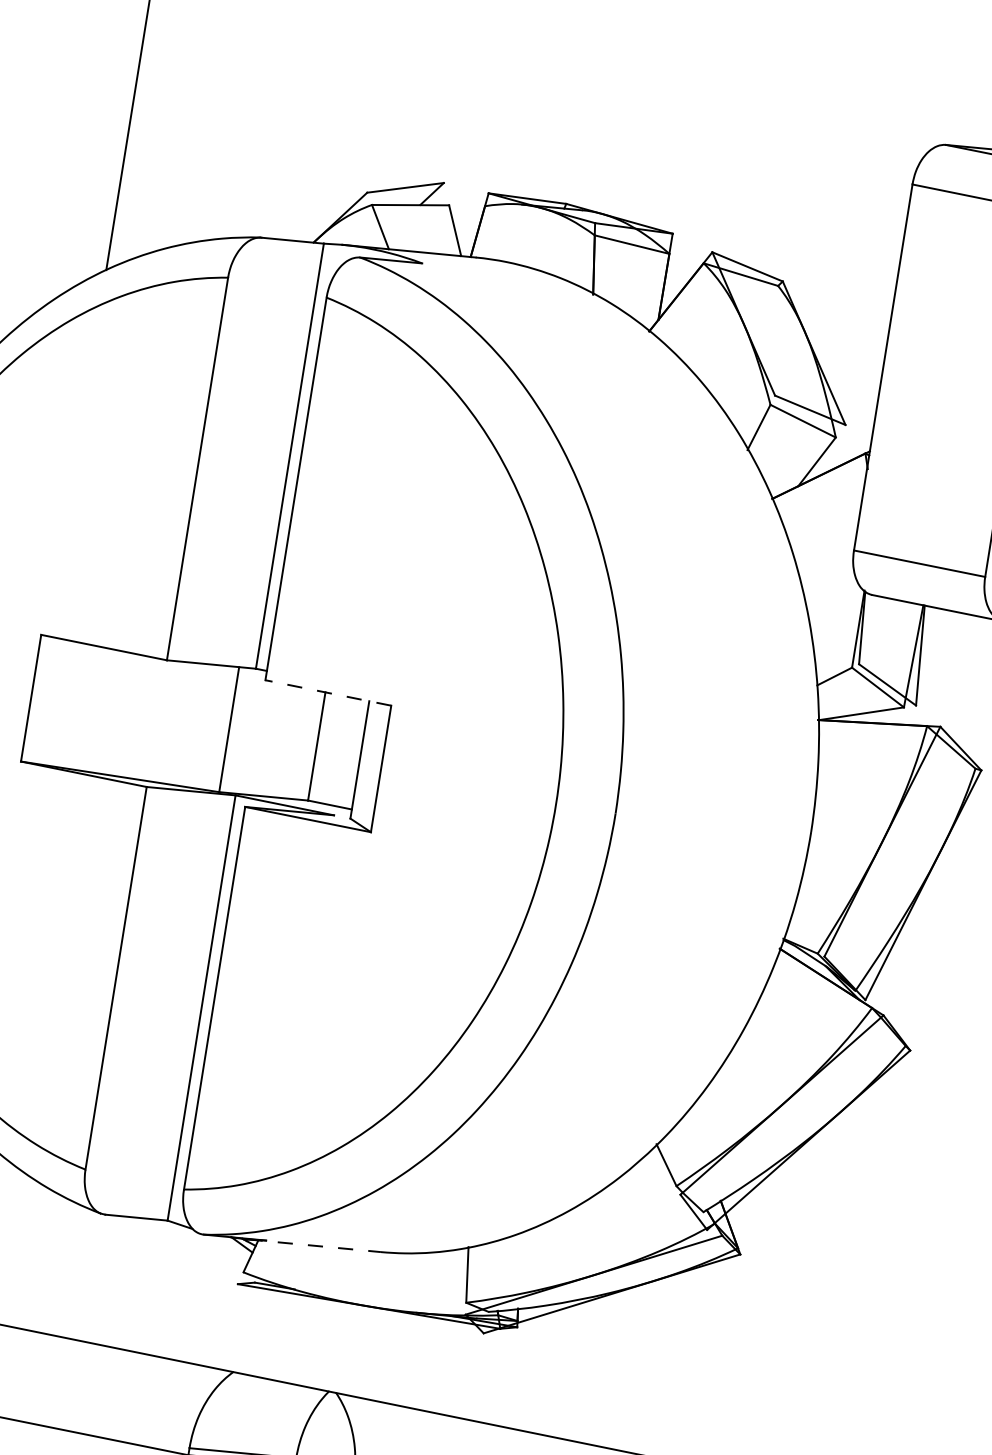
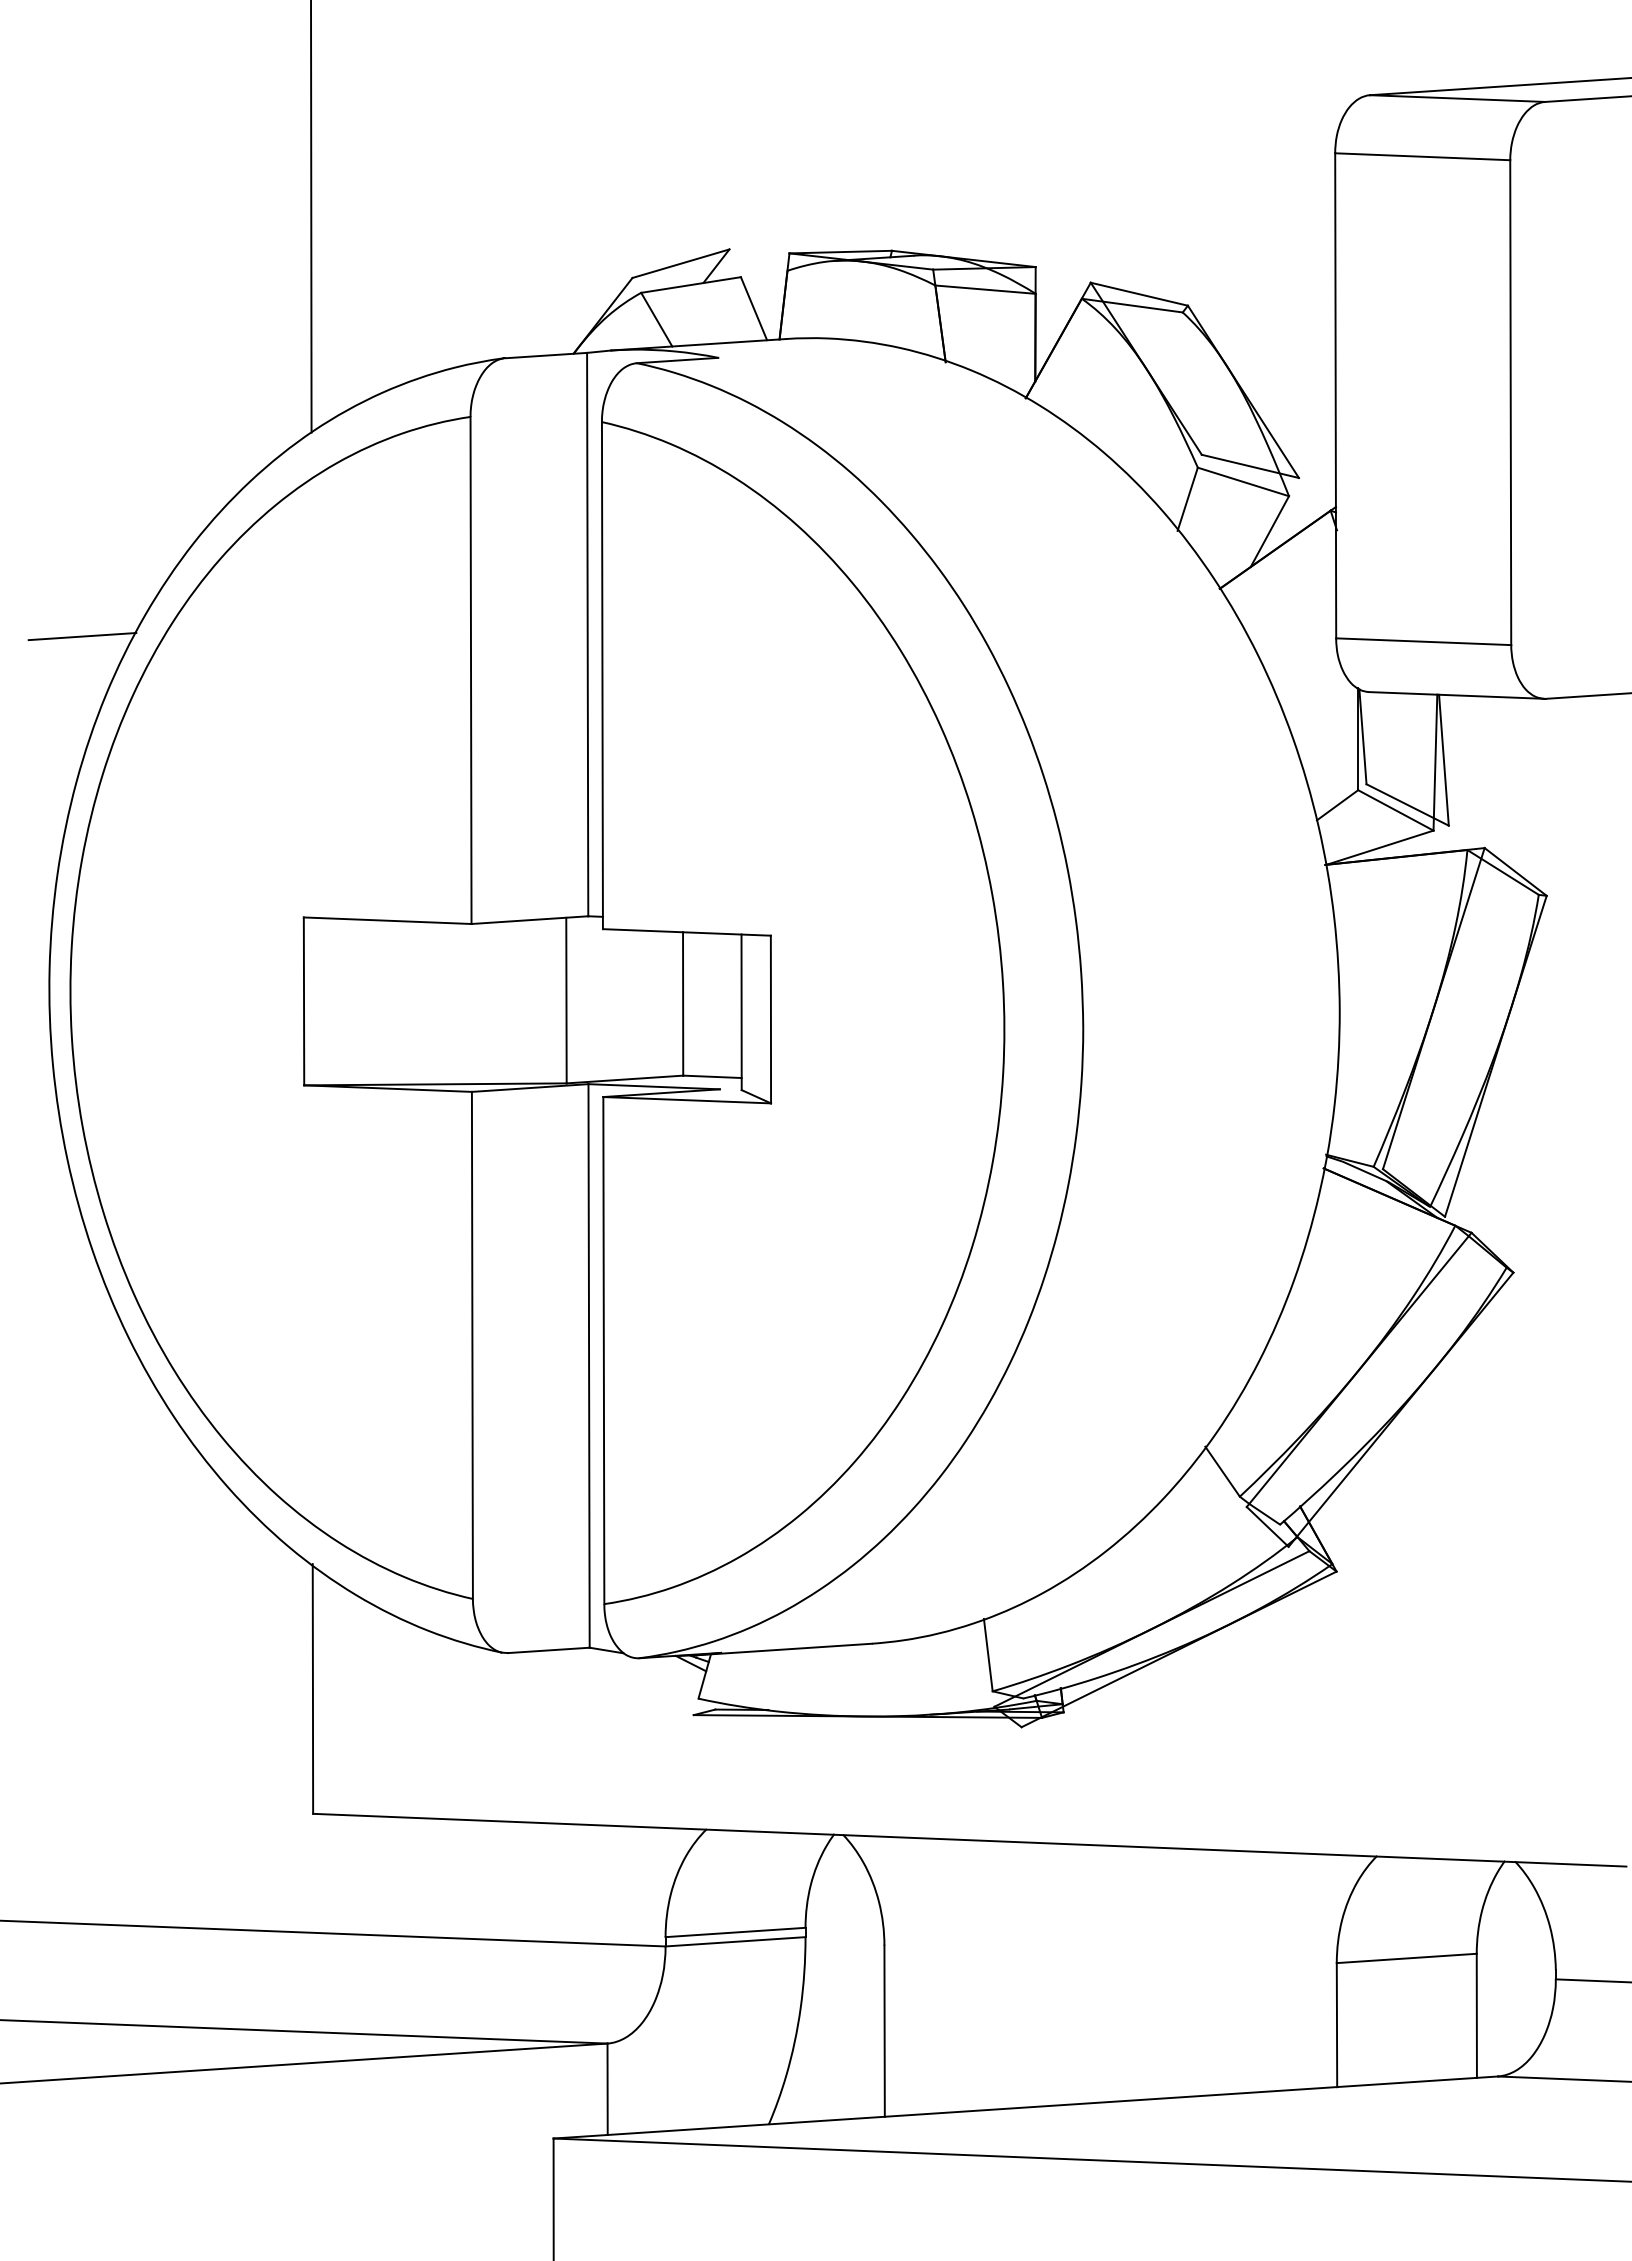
line: (328, 692) -> (686, 932), dashed -> solid
line: (314, 1245) -> (784, 1649), dashed -> solid

